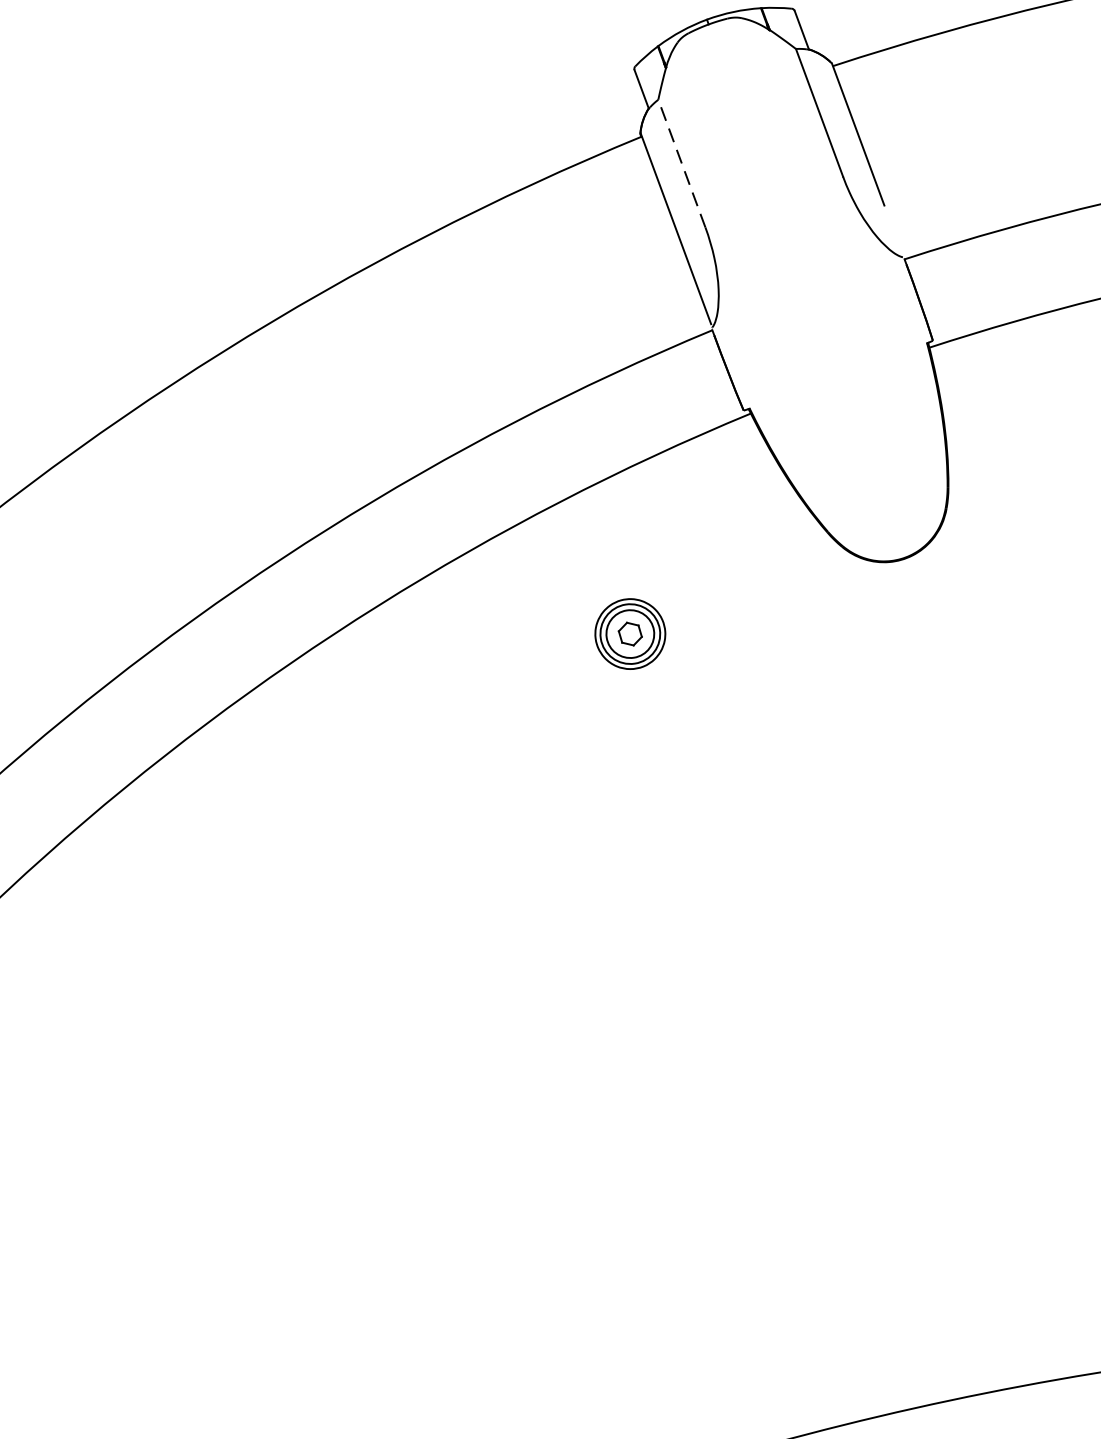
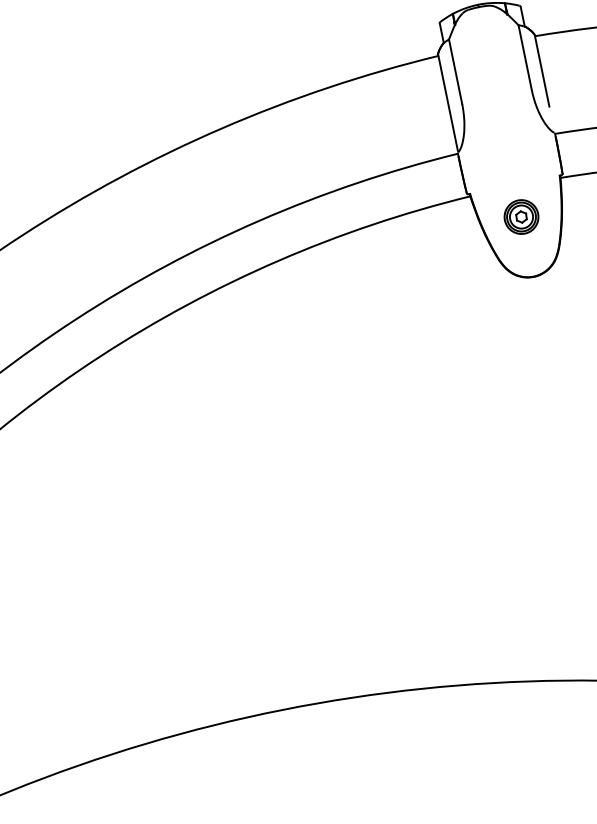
line: (681, 163) -> (455, 71), dashed -> solid
part: (630, 632) -> (521, 216), moved

